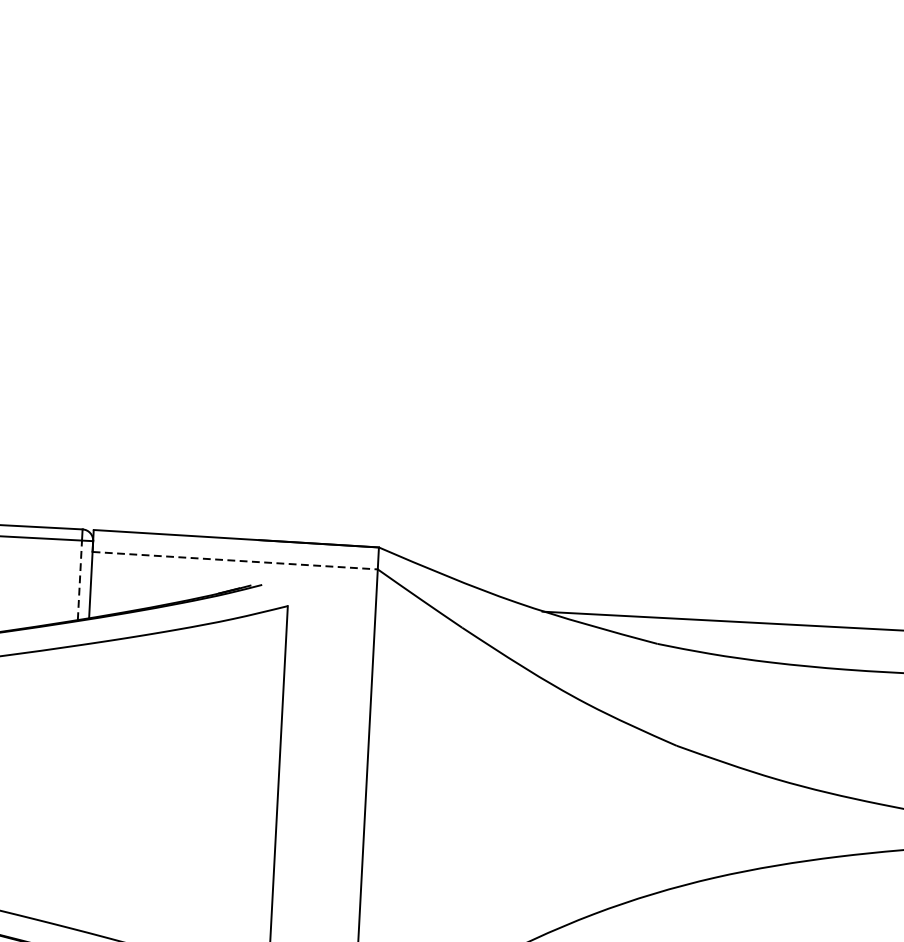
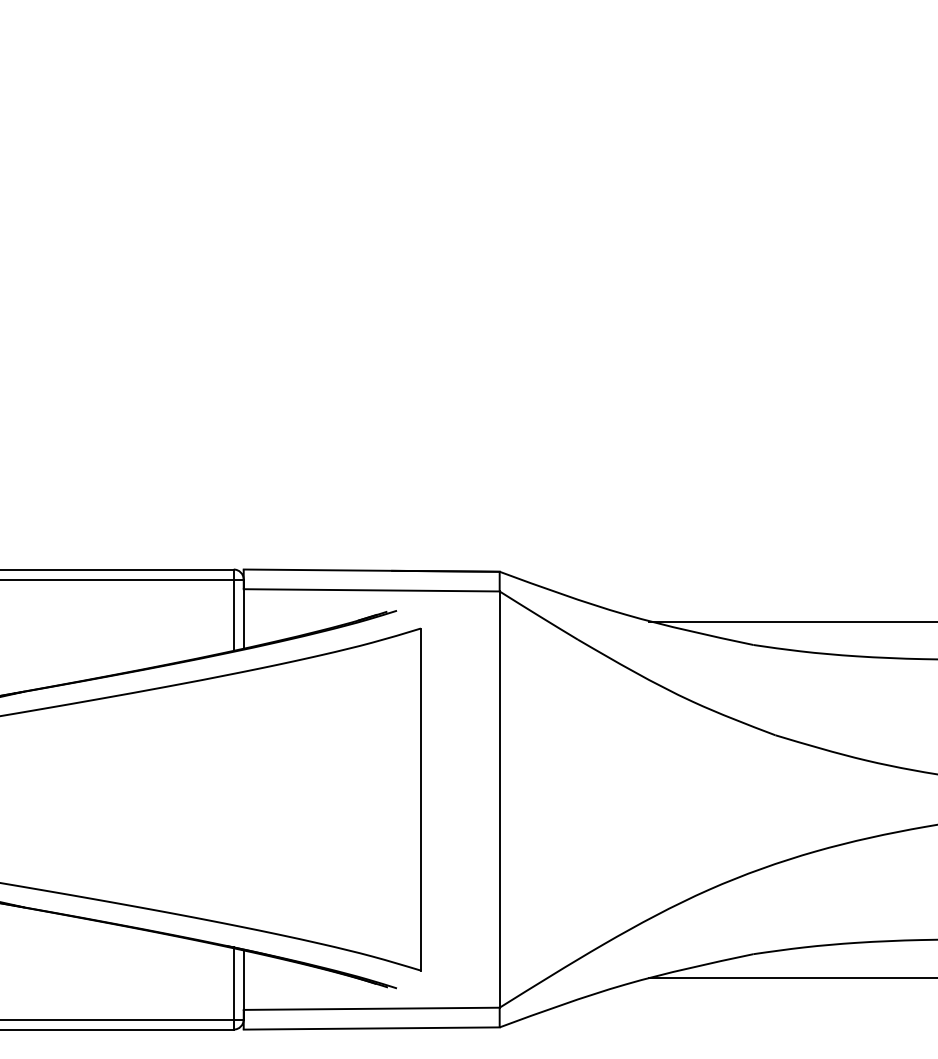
line: (234, 560) -> (371, 590), dashed -> solid
line: (79, 580) -> (233, 615), dashed -> solid

